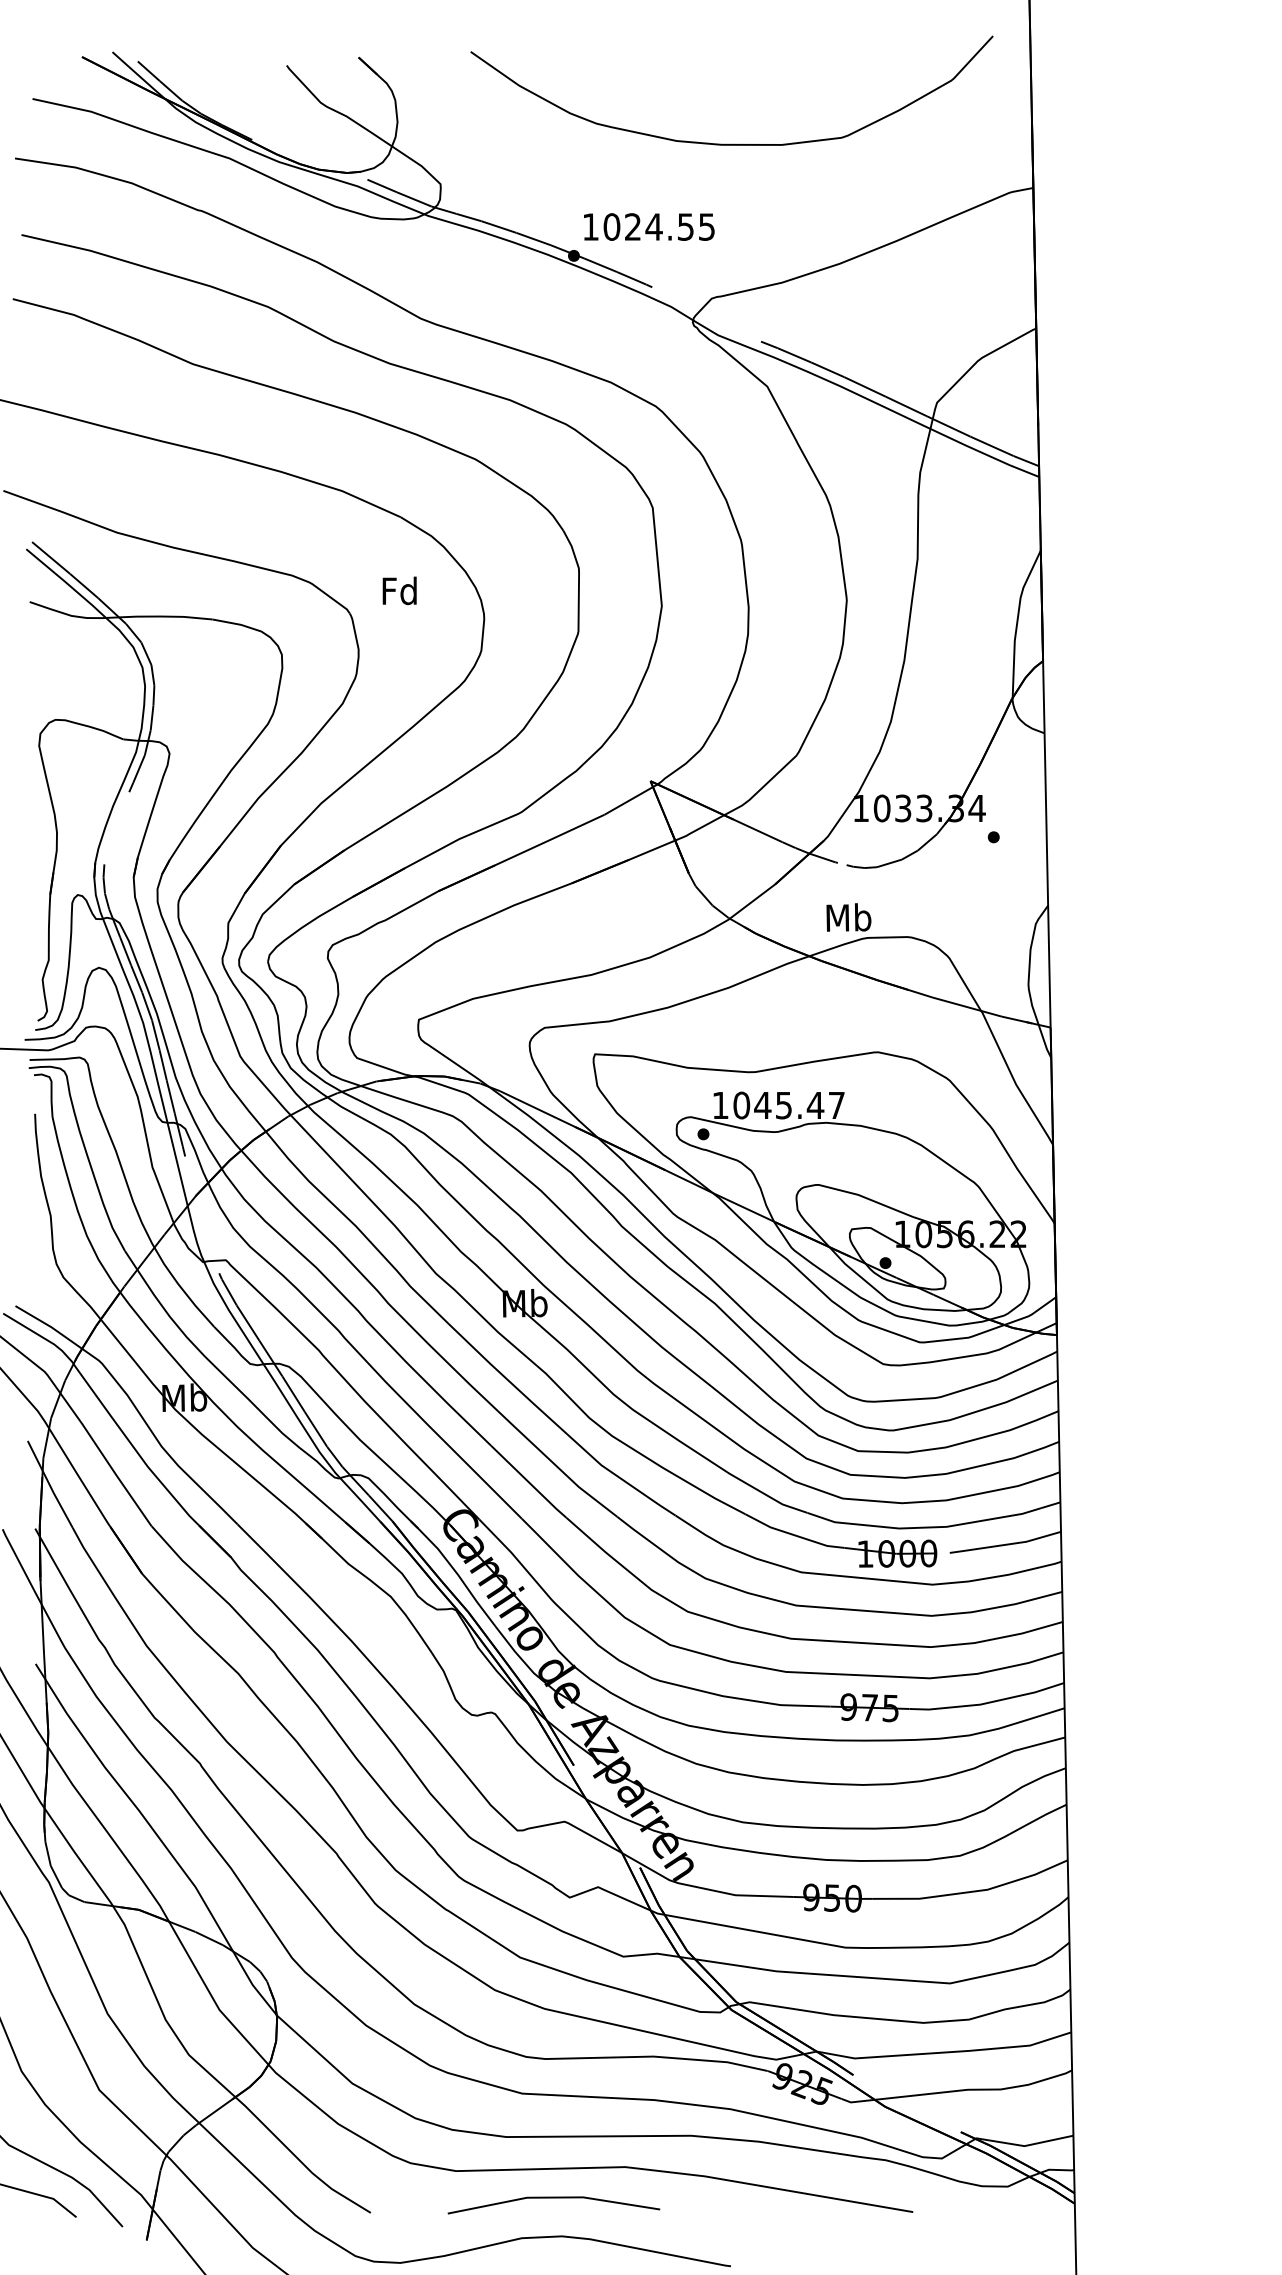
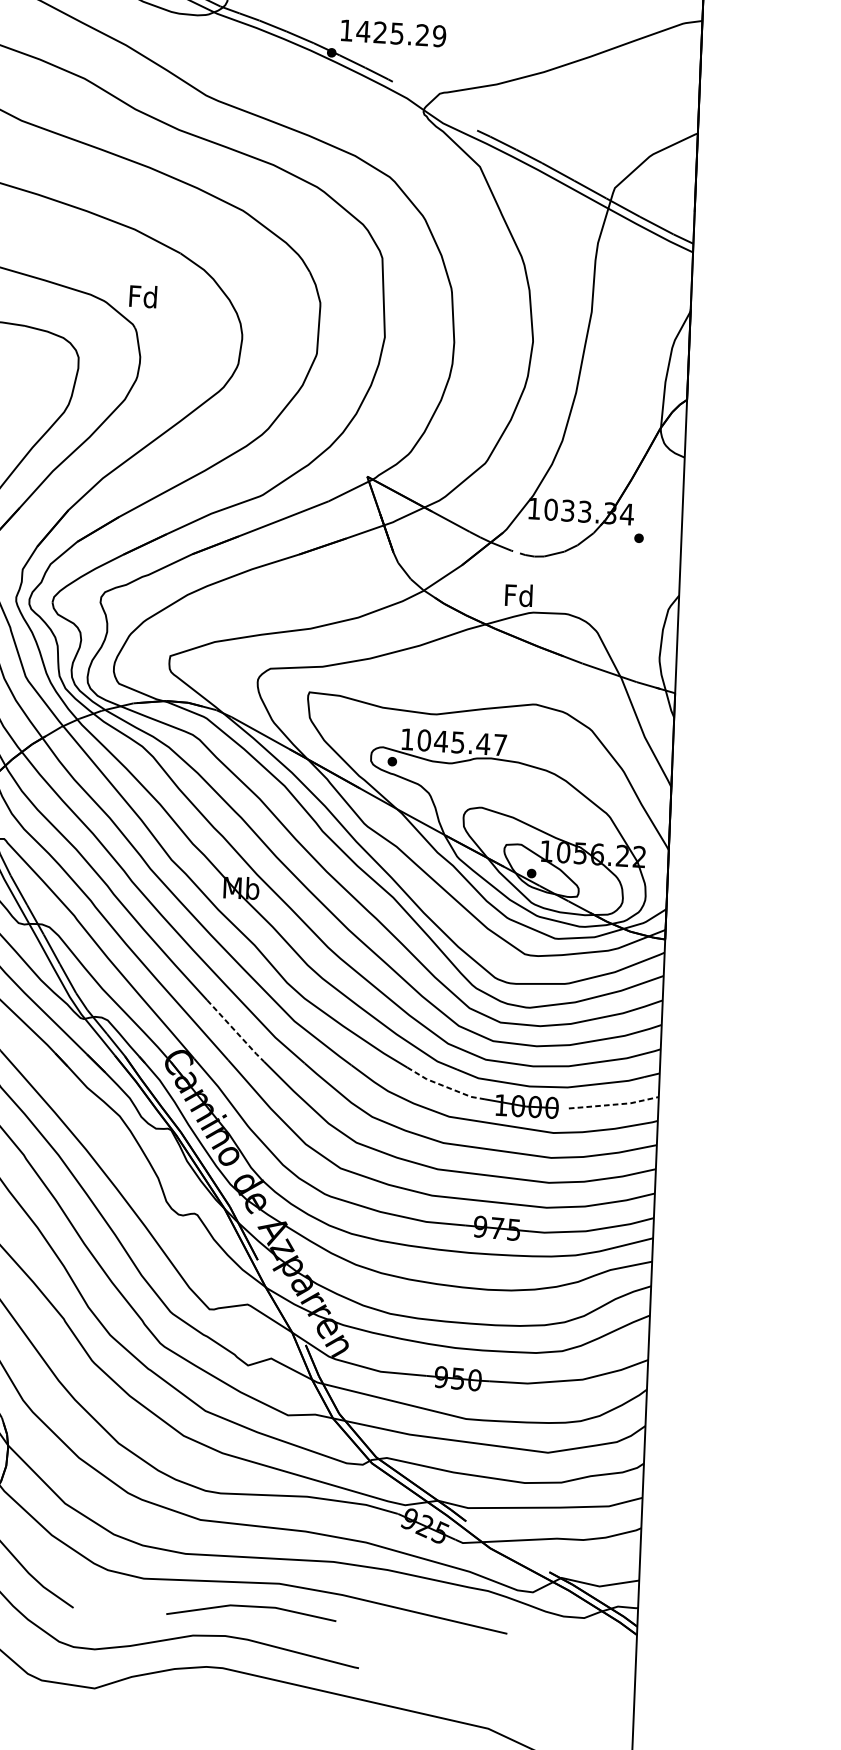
text: (659, 226) -> (401, 33), 1024.55 -> 1425.29
text: (399, 590) -> (143, 296), moved
text: (848, 917) -> (518, 595), Mb -> Fd
line: (529, 1482) -> (236, 1031), solid -> dashed
line: (794, 1535) -> (445, 1086), solid -> dashed
line: (1005, 1544) -> (613, 1104), solid -> dashed
line: (553, 2198) -> (251, 1607), moved

